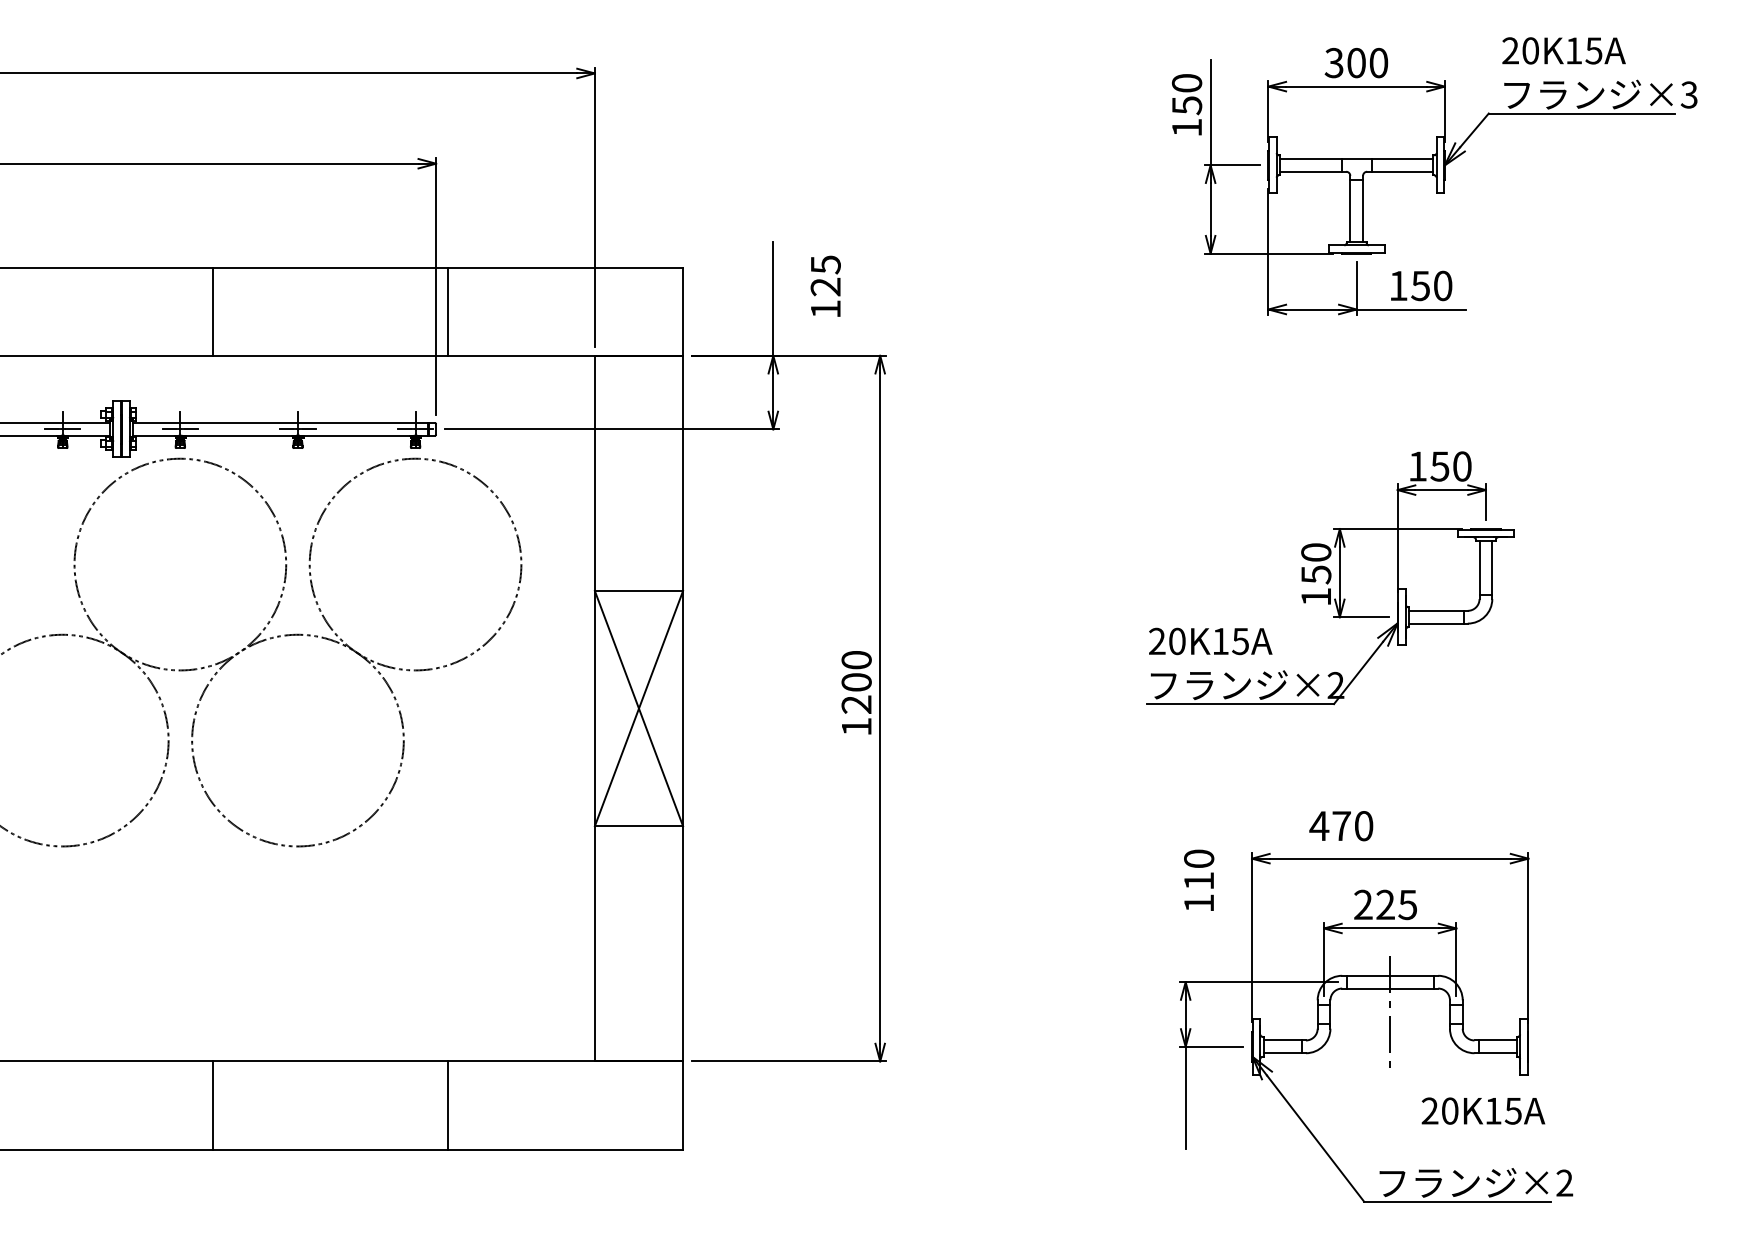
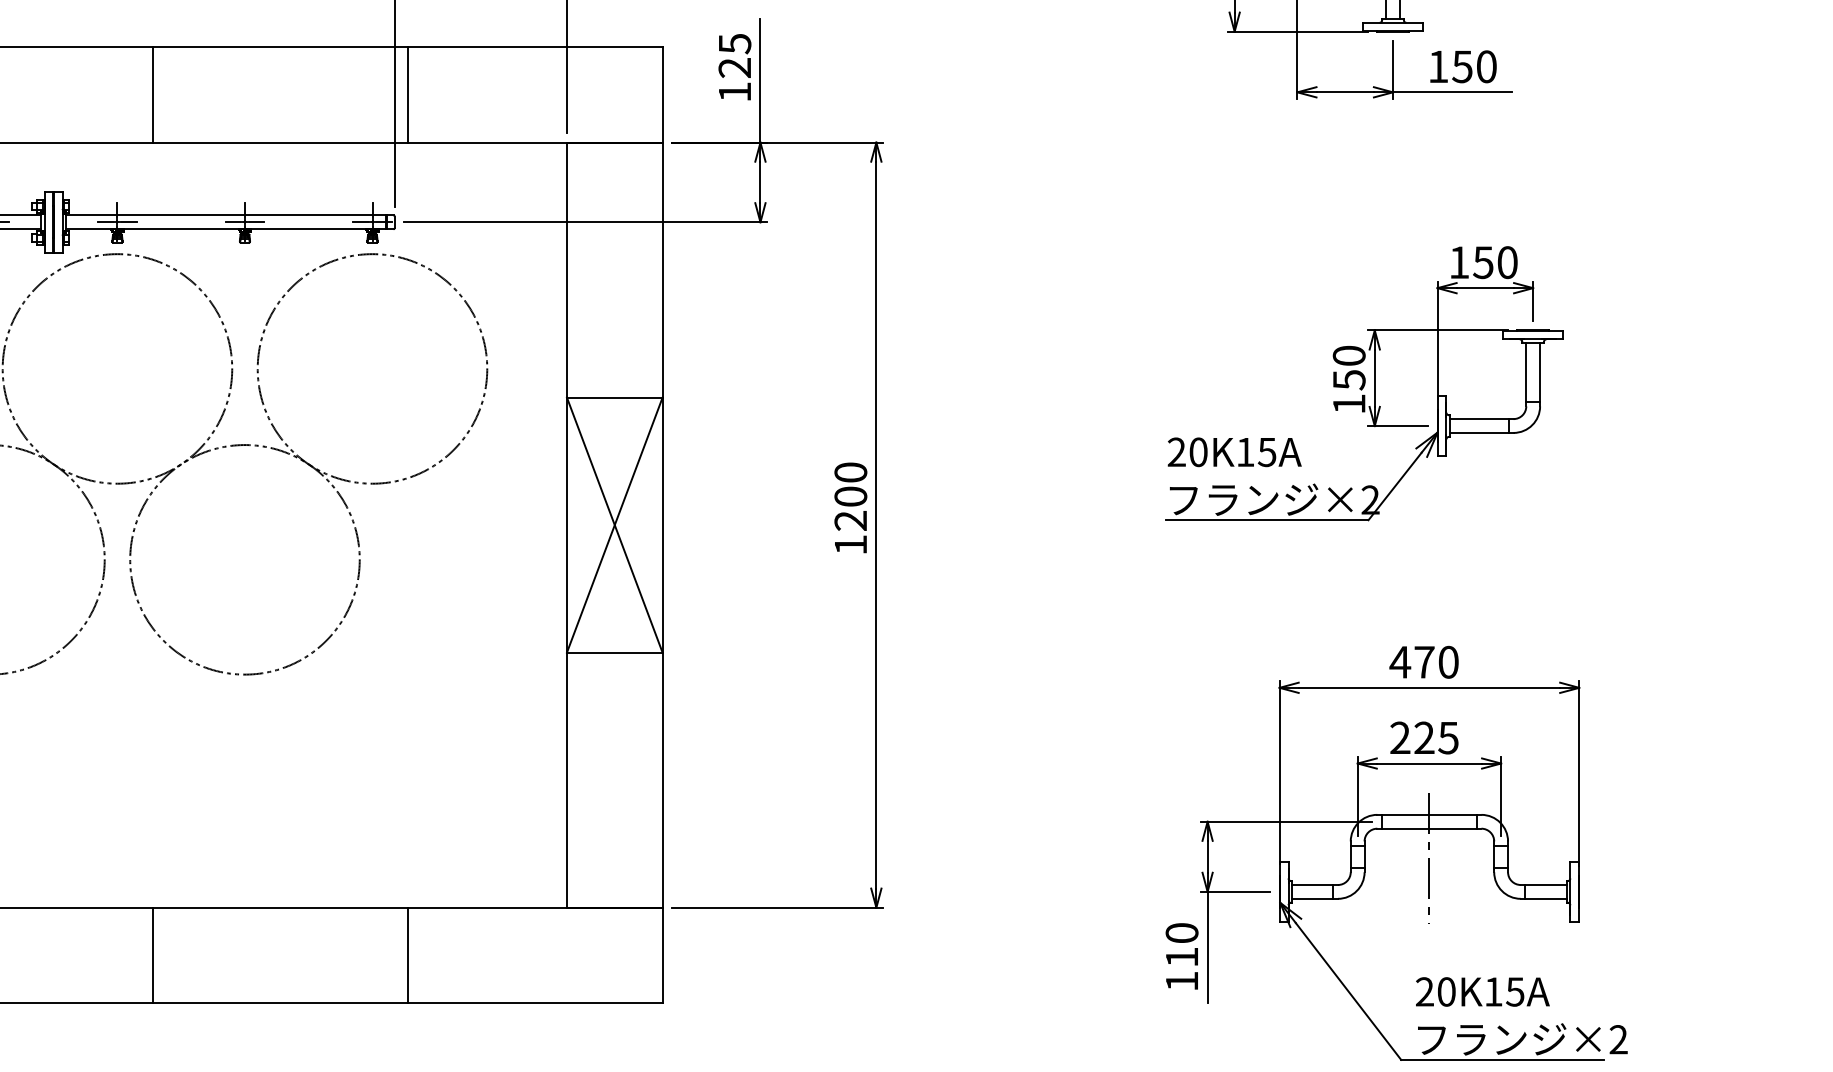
text: (825, 285) -> (734, 66), moved
text: (1341, 826) -> (1424, 662), moved
text: (1199, 879) -> (1182, 955), moved
text: (1483, 1110) -> (1482, 991), moved

